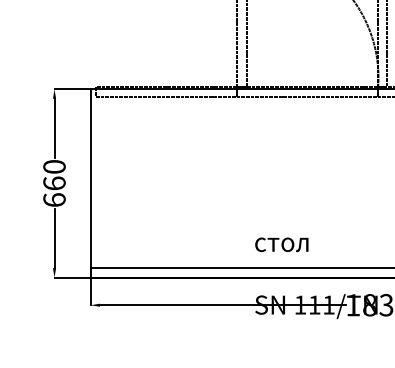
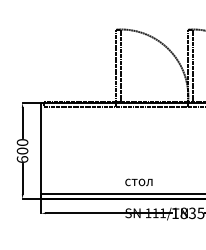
text: (54, 182) -> (22, 150), 660 -> 600

